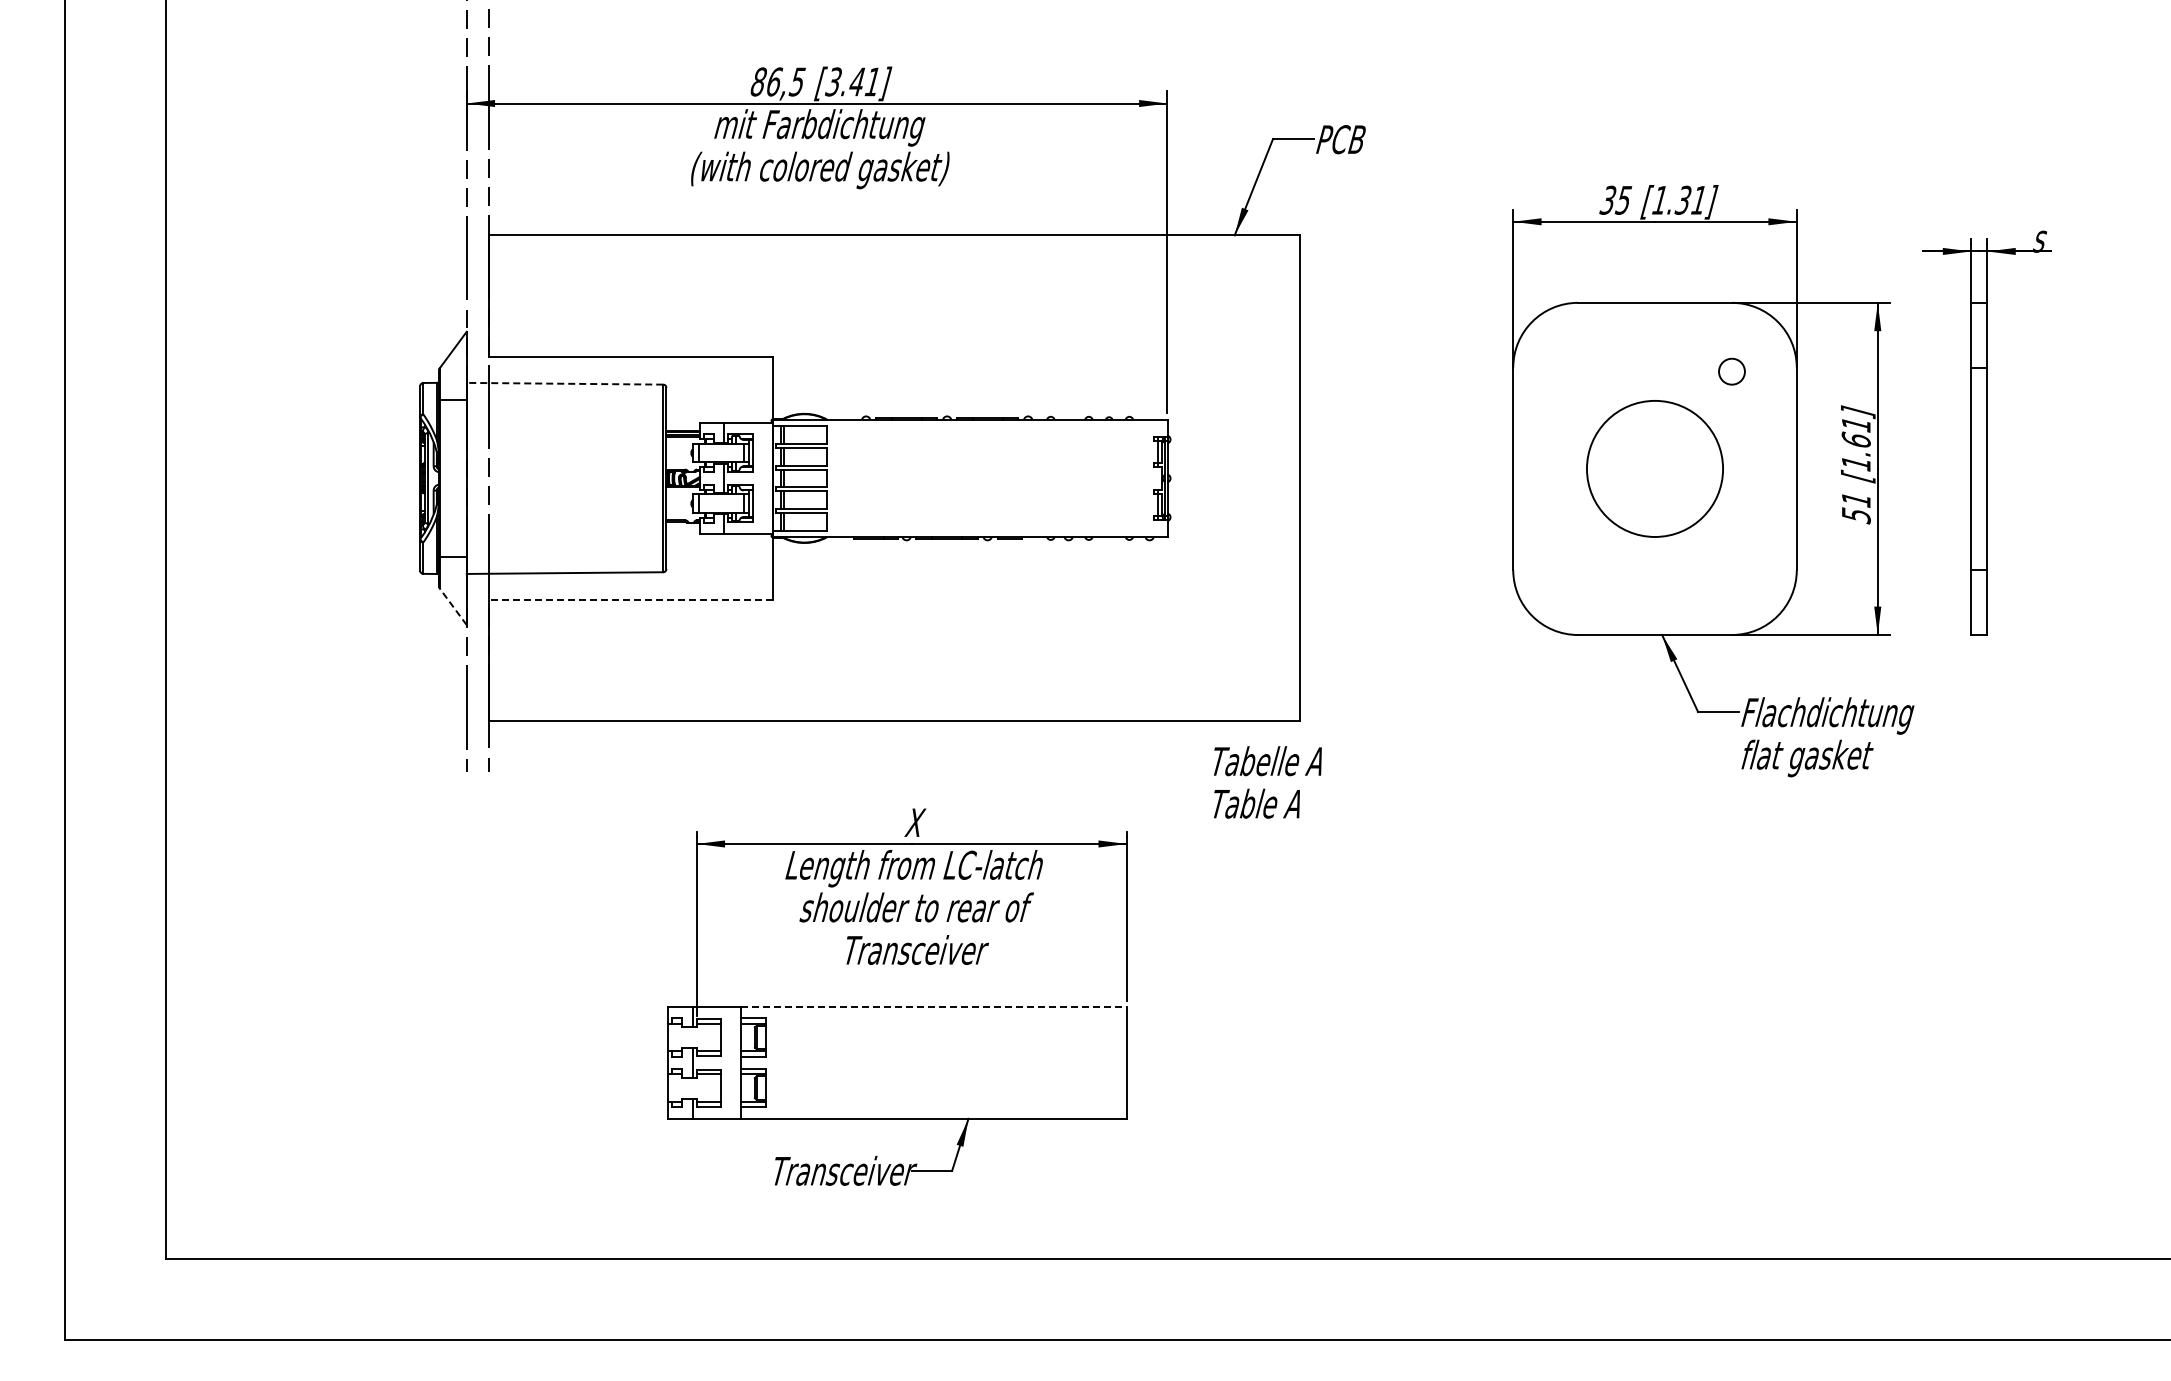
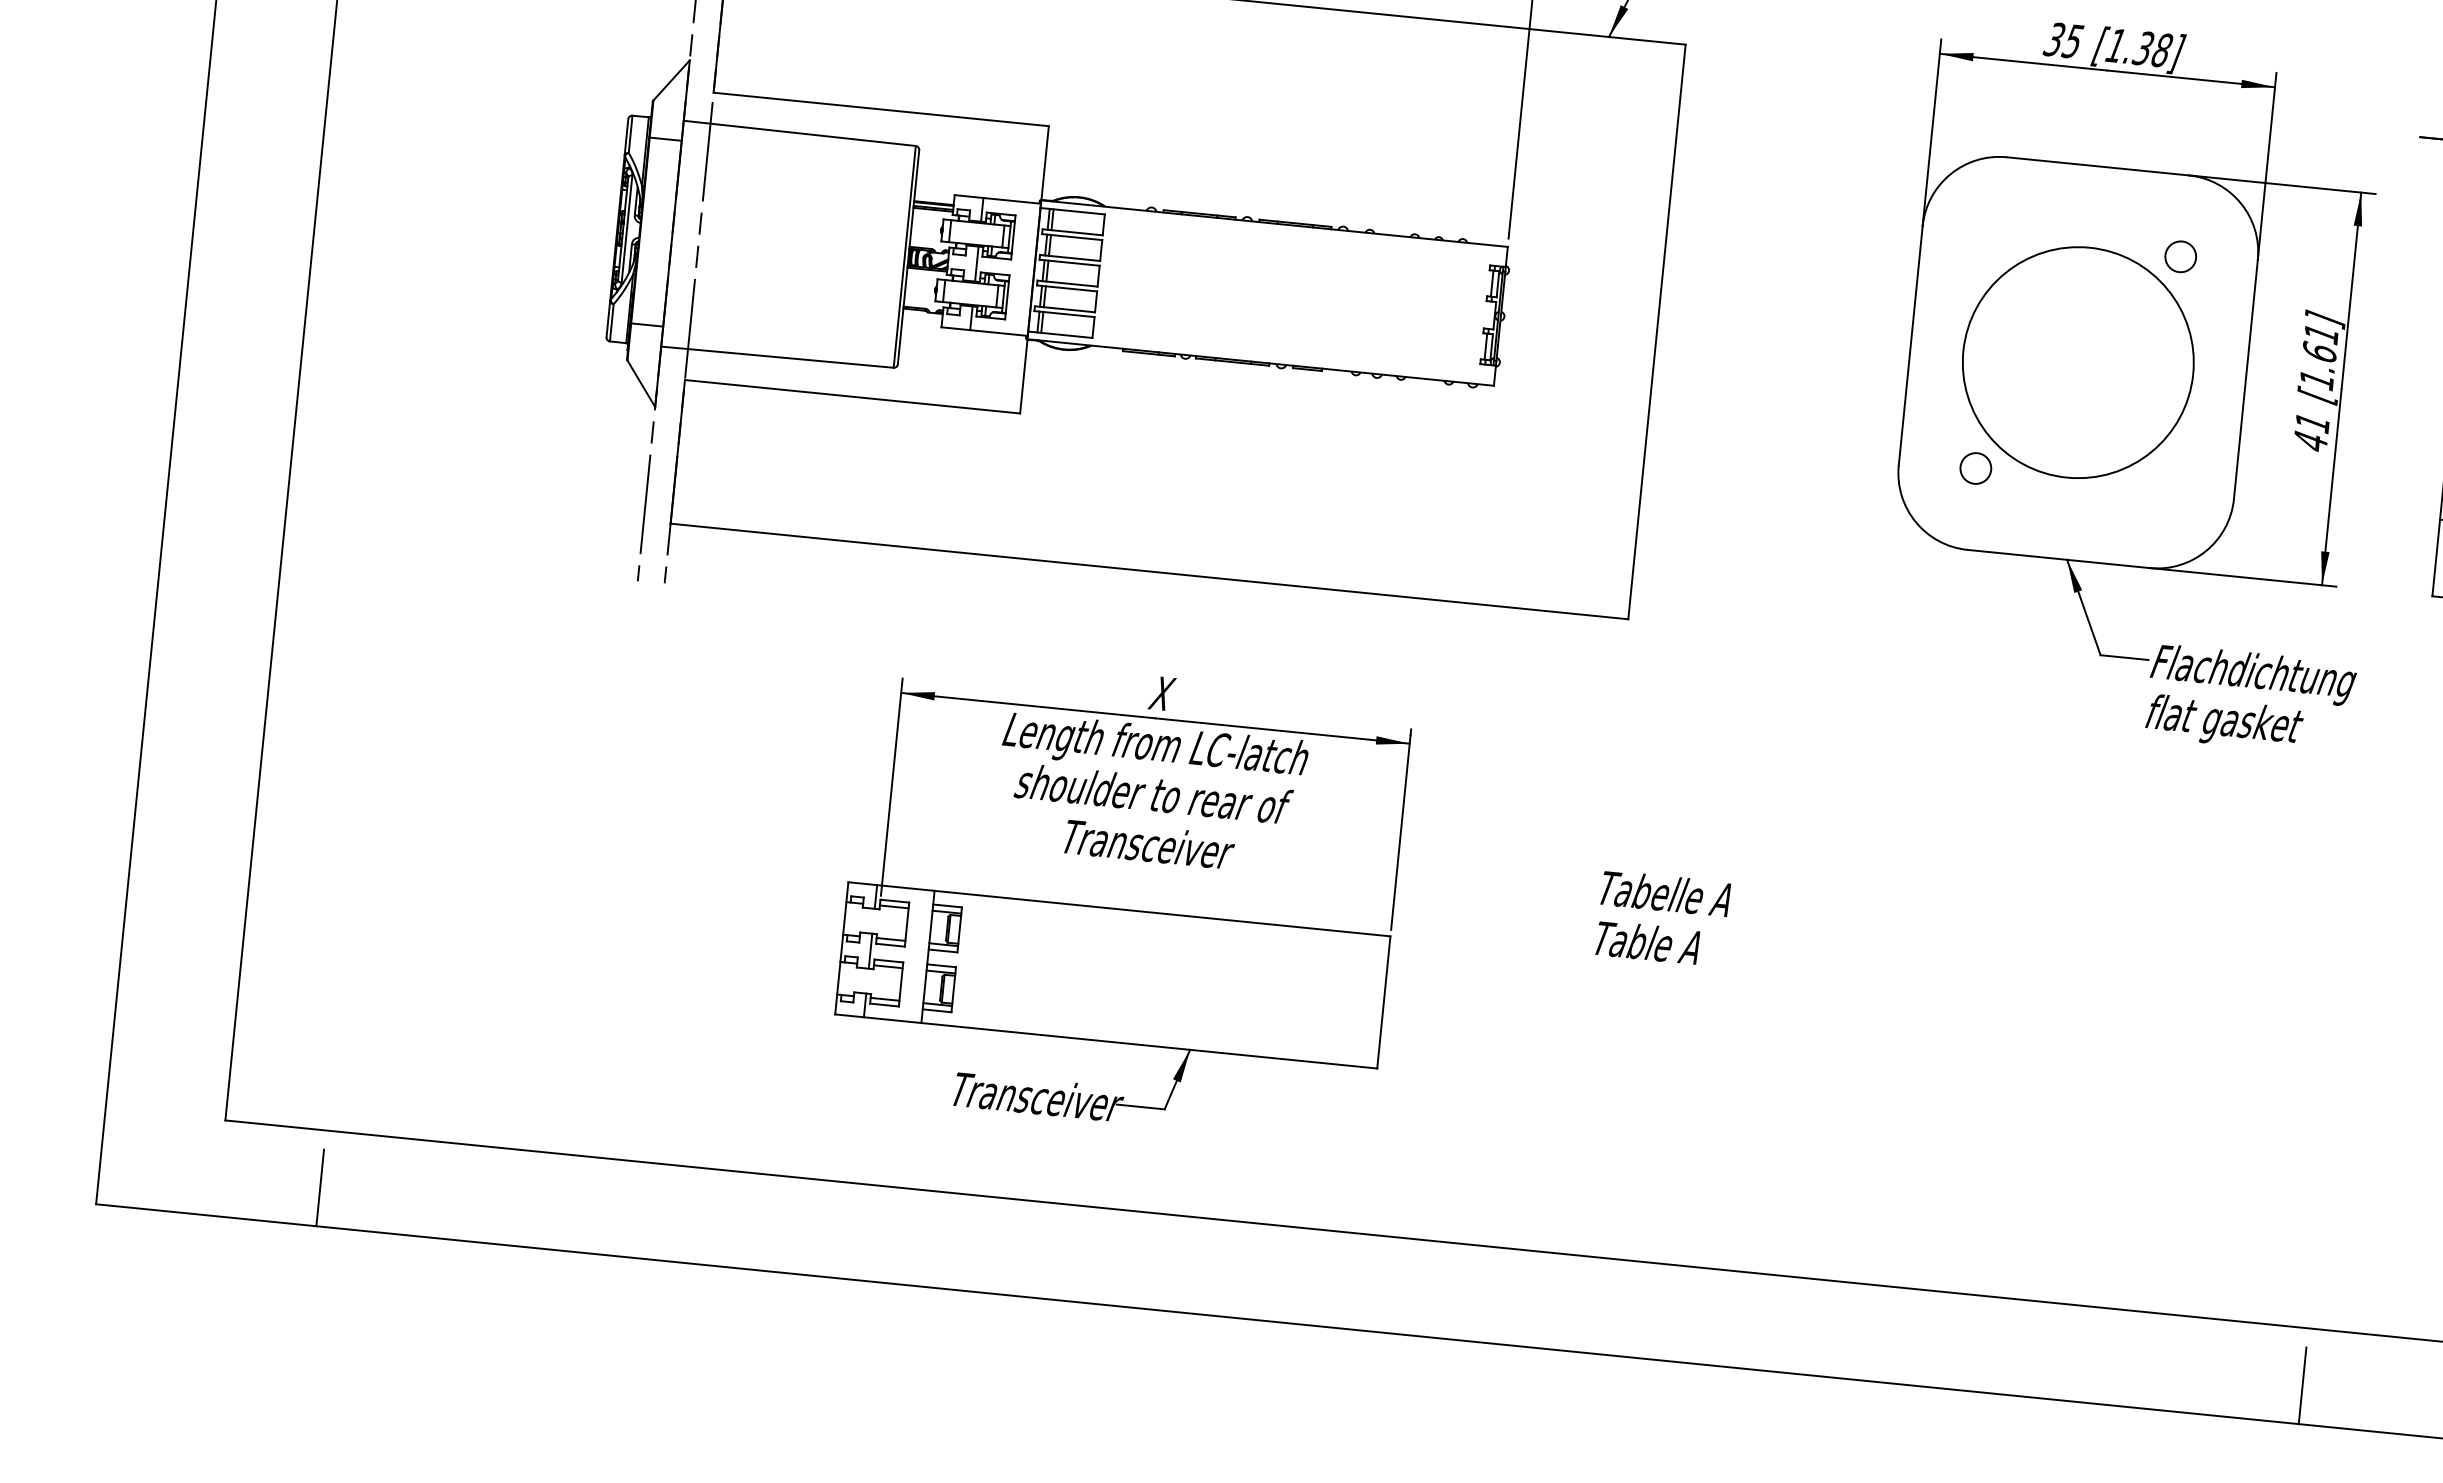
text: (1699, 199) -> (2162, 49), [1.31] -> [1.38]
line: (564, 383) -> (799, 133), dashed -> solid
circle: (1654, 468) -> (2077, 362), size x1.43
text: (1856, 515) -> (2310, 441), 51 -> 41
circle: (1577, 565) -> (1975, 467), added
line: (631, 599) -> (852, 396), dashed -> solid
line: (453, 606) -> (641, 383), dashed -> solid
text: (1267, 782) -> (1662, 918), moved
line: (934, 1006) -> (1163, 913), dashed -> solid
line: (251, 1306) -> (320, 1187), added
line: (1928, 1306) -> (2302, 1385), added

